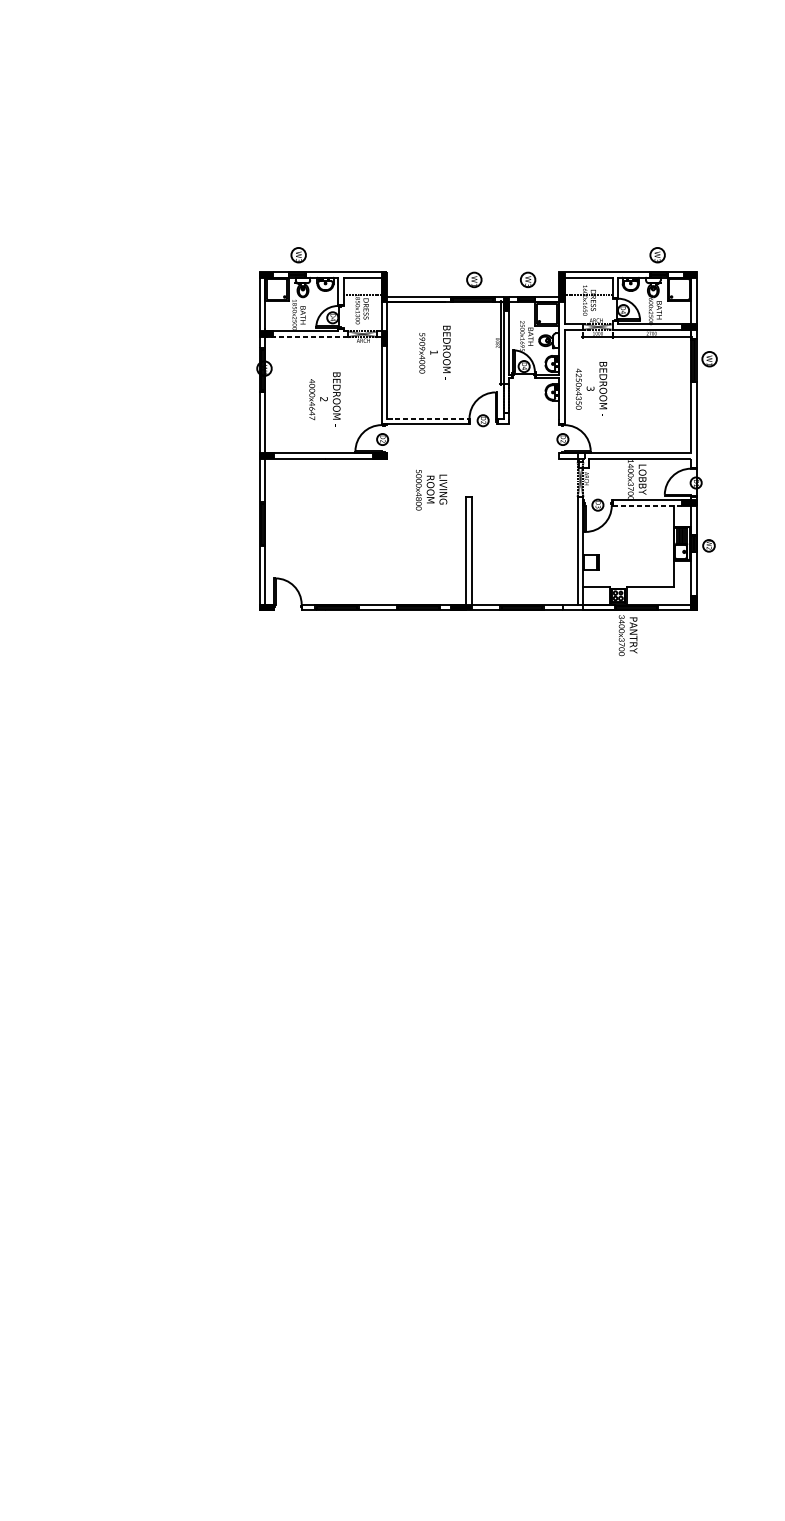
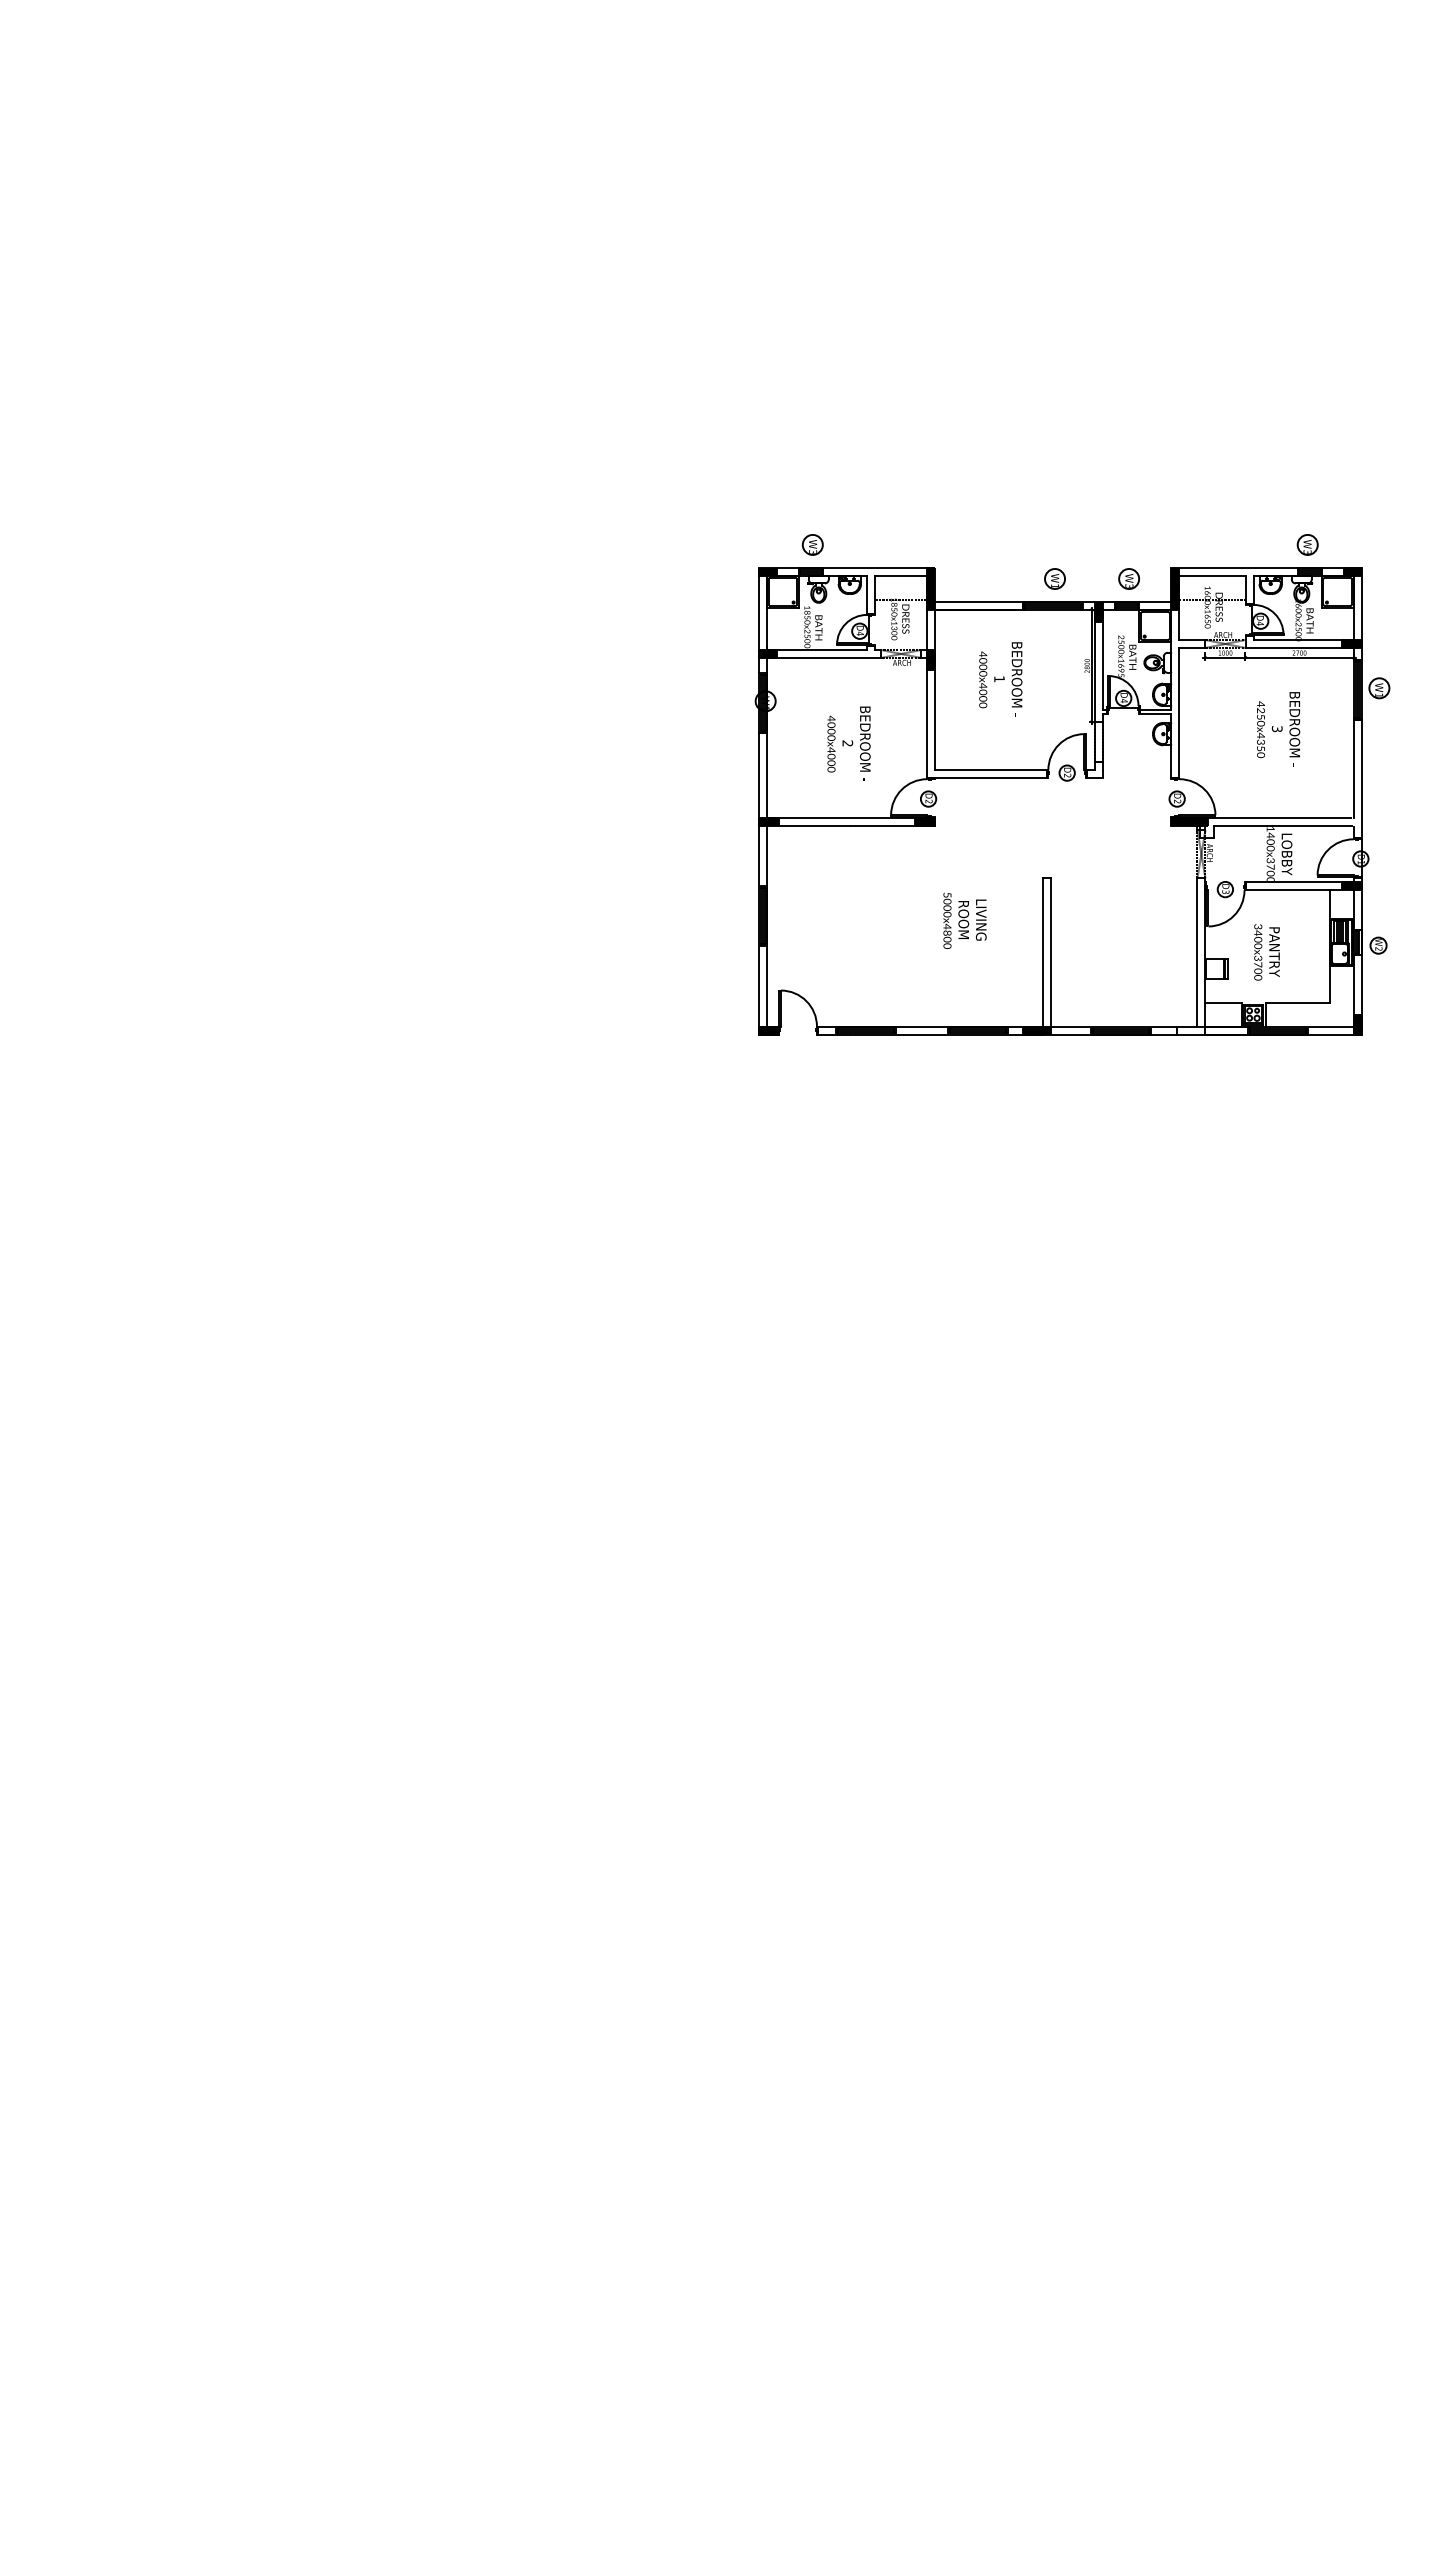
line: (306, 337) -> (823, 658), dashed -> solid
text: (422, 341) -> (983, 663), 5909x4000 -> 4000x4000
text: (591, 389) -> (1278, 729), moved
text: (312, 413) -> (831, 762), 4000x4647 -> 4000x4000
line: (428, 418) -> (991, 770), dashed -> solid
fill: (571, 456) -> (1189, 822), added
text: (431, 489) -> (964, 920), moved
line: (647, 505) -> (1293, 890), dashed -> solid
text: (627, 635) -> (1266, 952), moved

